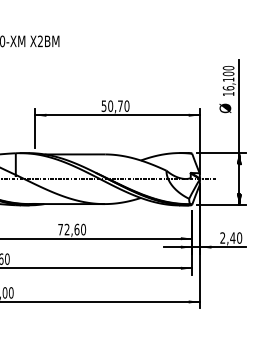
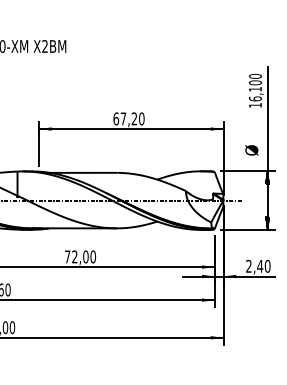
text: (112, 105) -> (125, 118), 50,70 -> 67,20
text: (225, 108) -> (251, 150), moved
text: (76, 229) -> (85, 256), 72,60 -> 72,00

